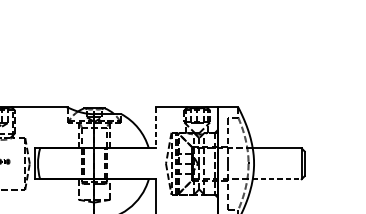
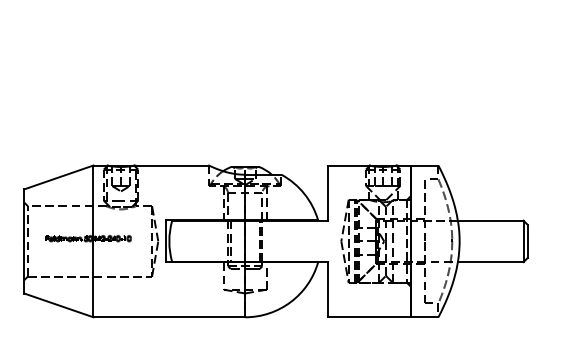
line: (156, 128) -> (328, 193), dashed -> solid
line: (277, 179) -> (490, 262), dashed -> solid

